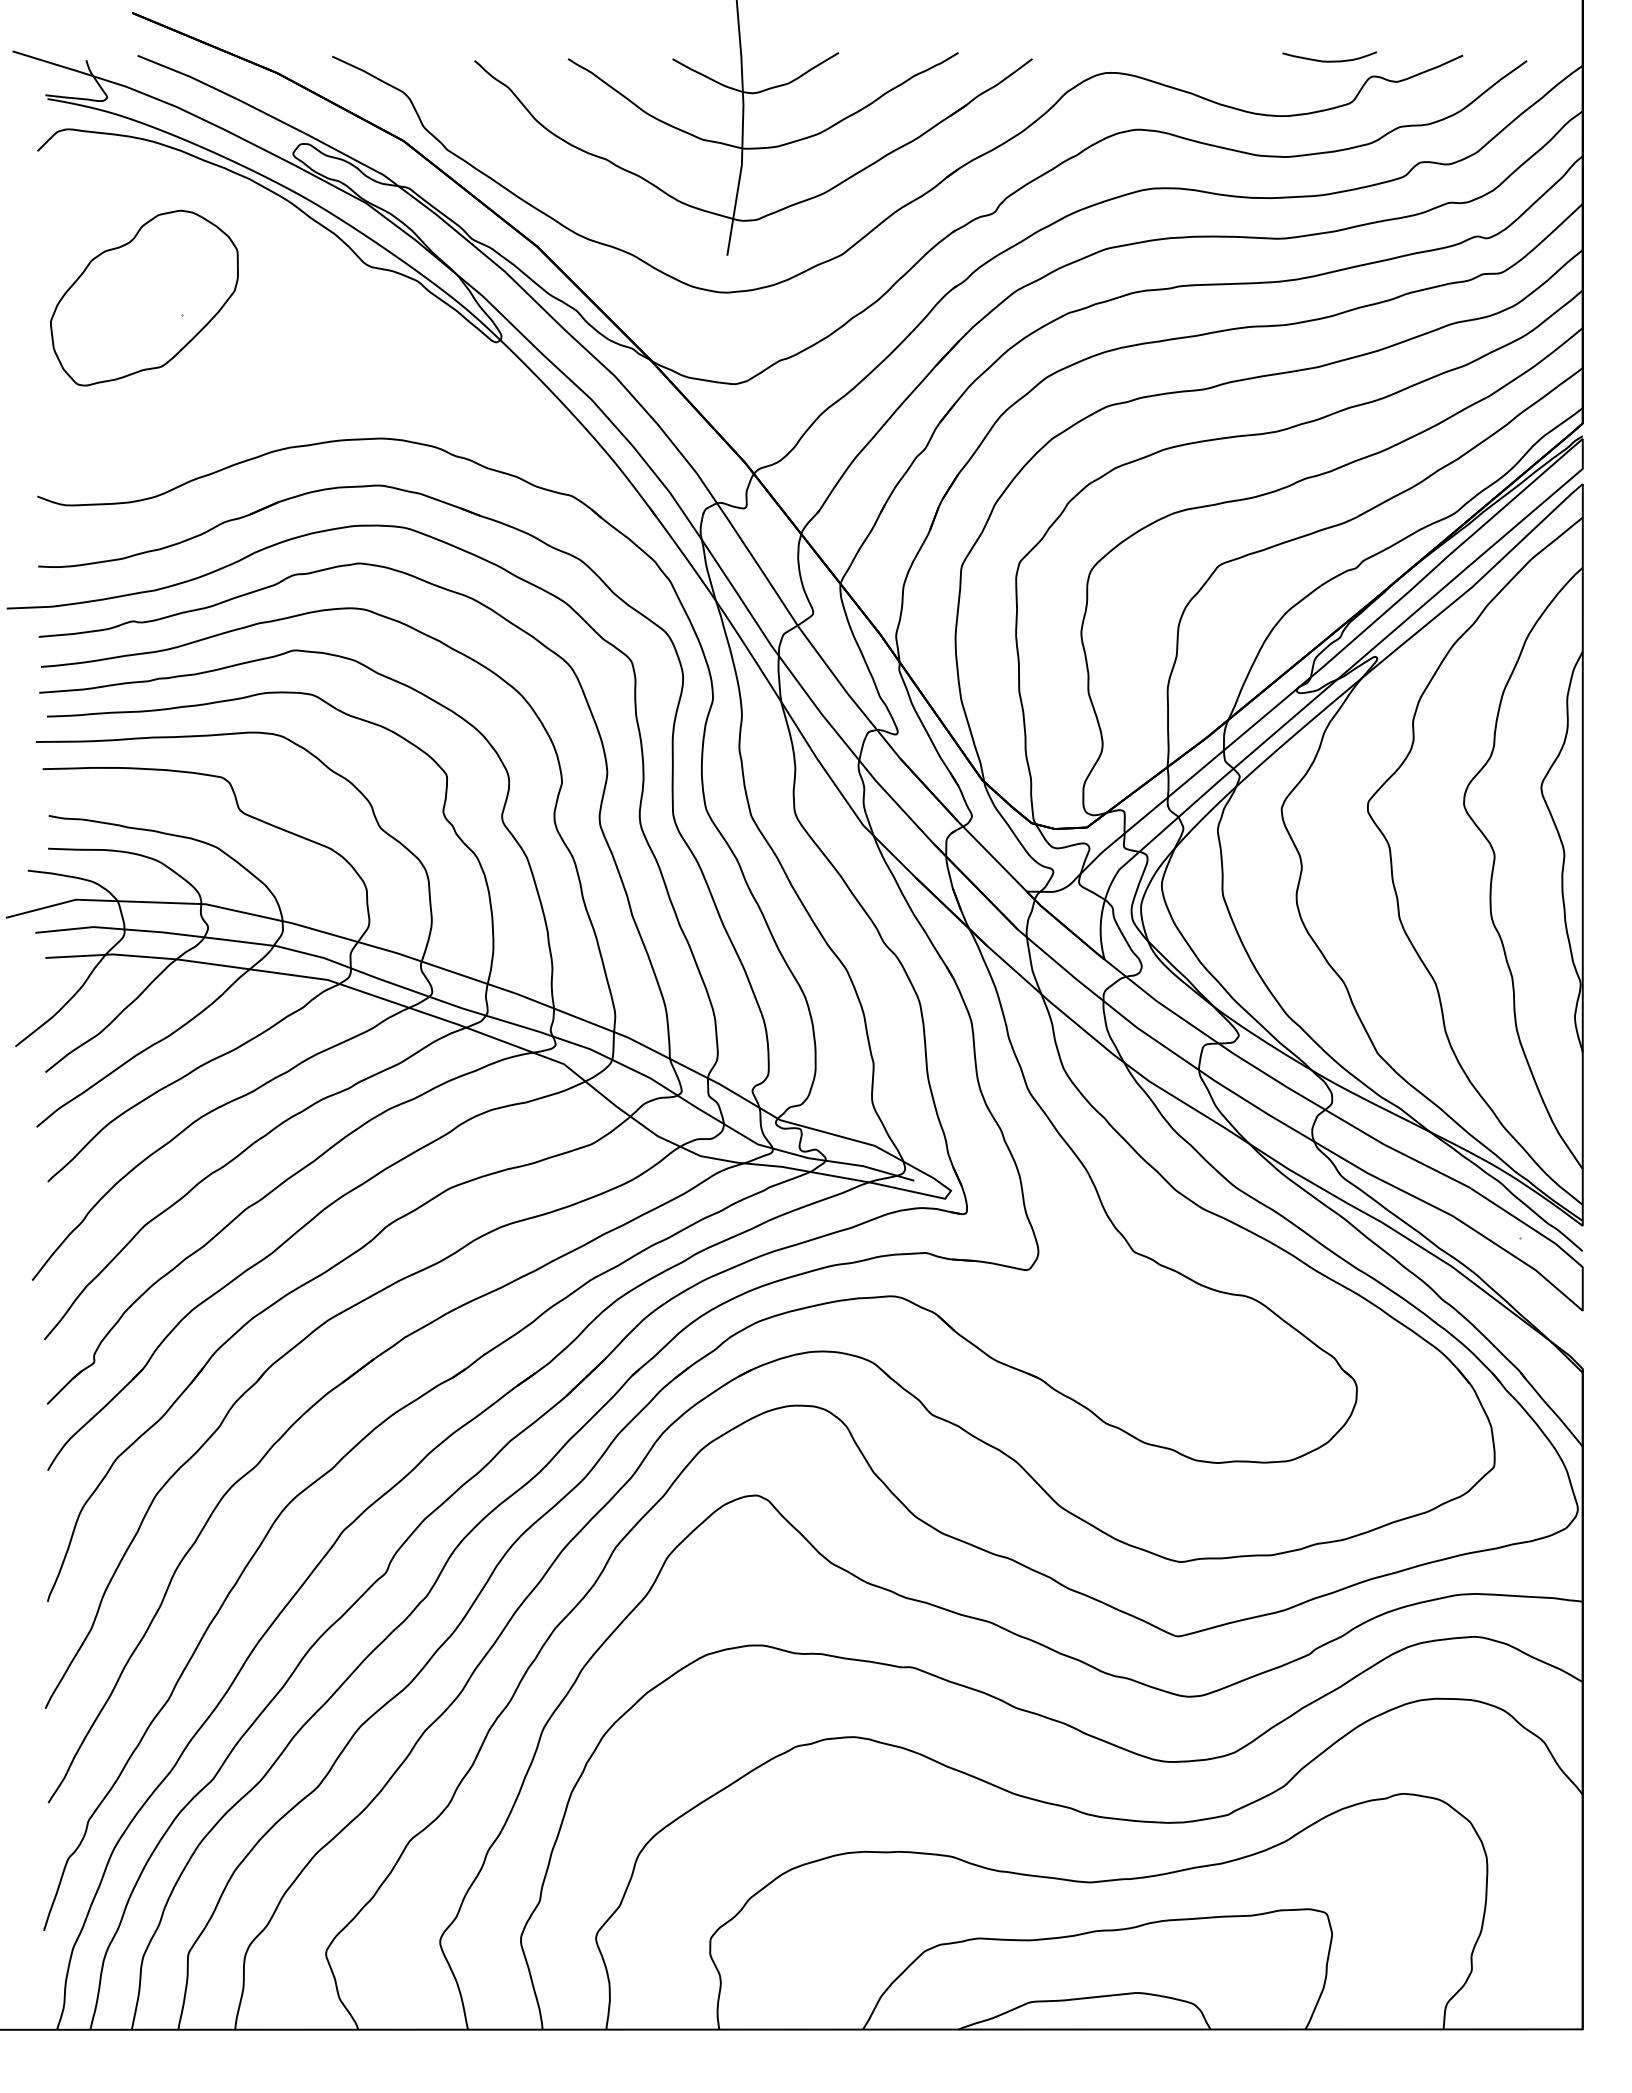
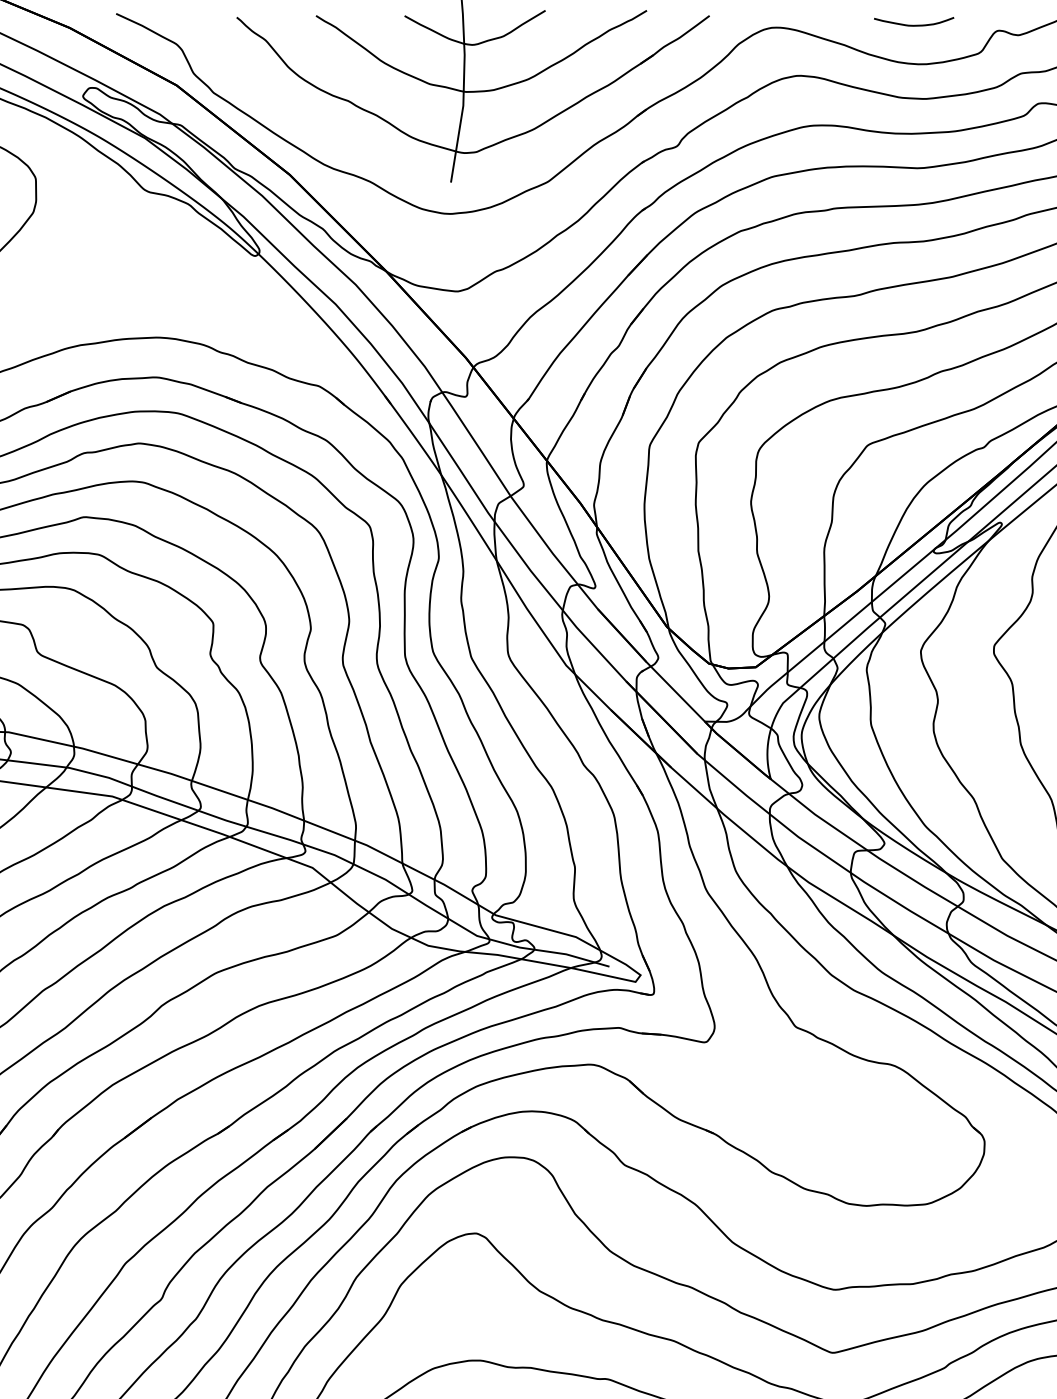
curve: (1329, 60) -> (913, 24), moved

